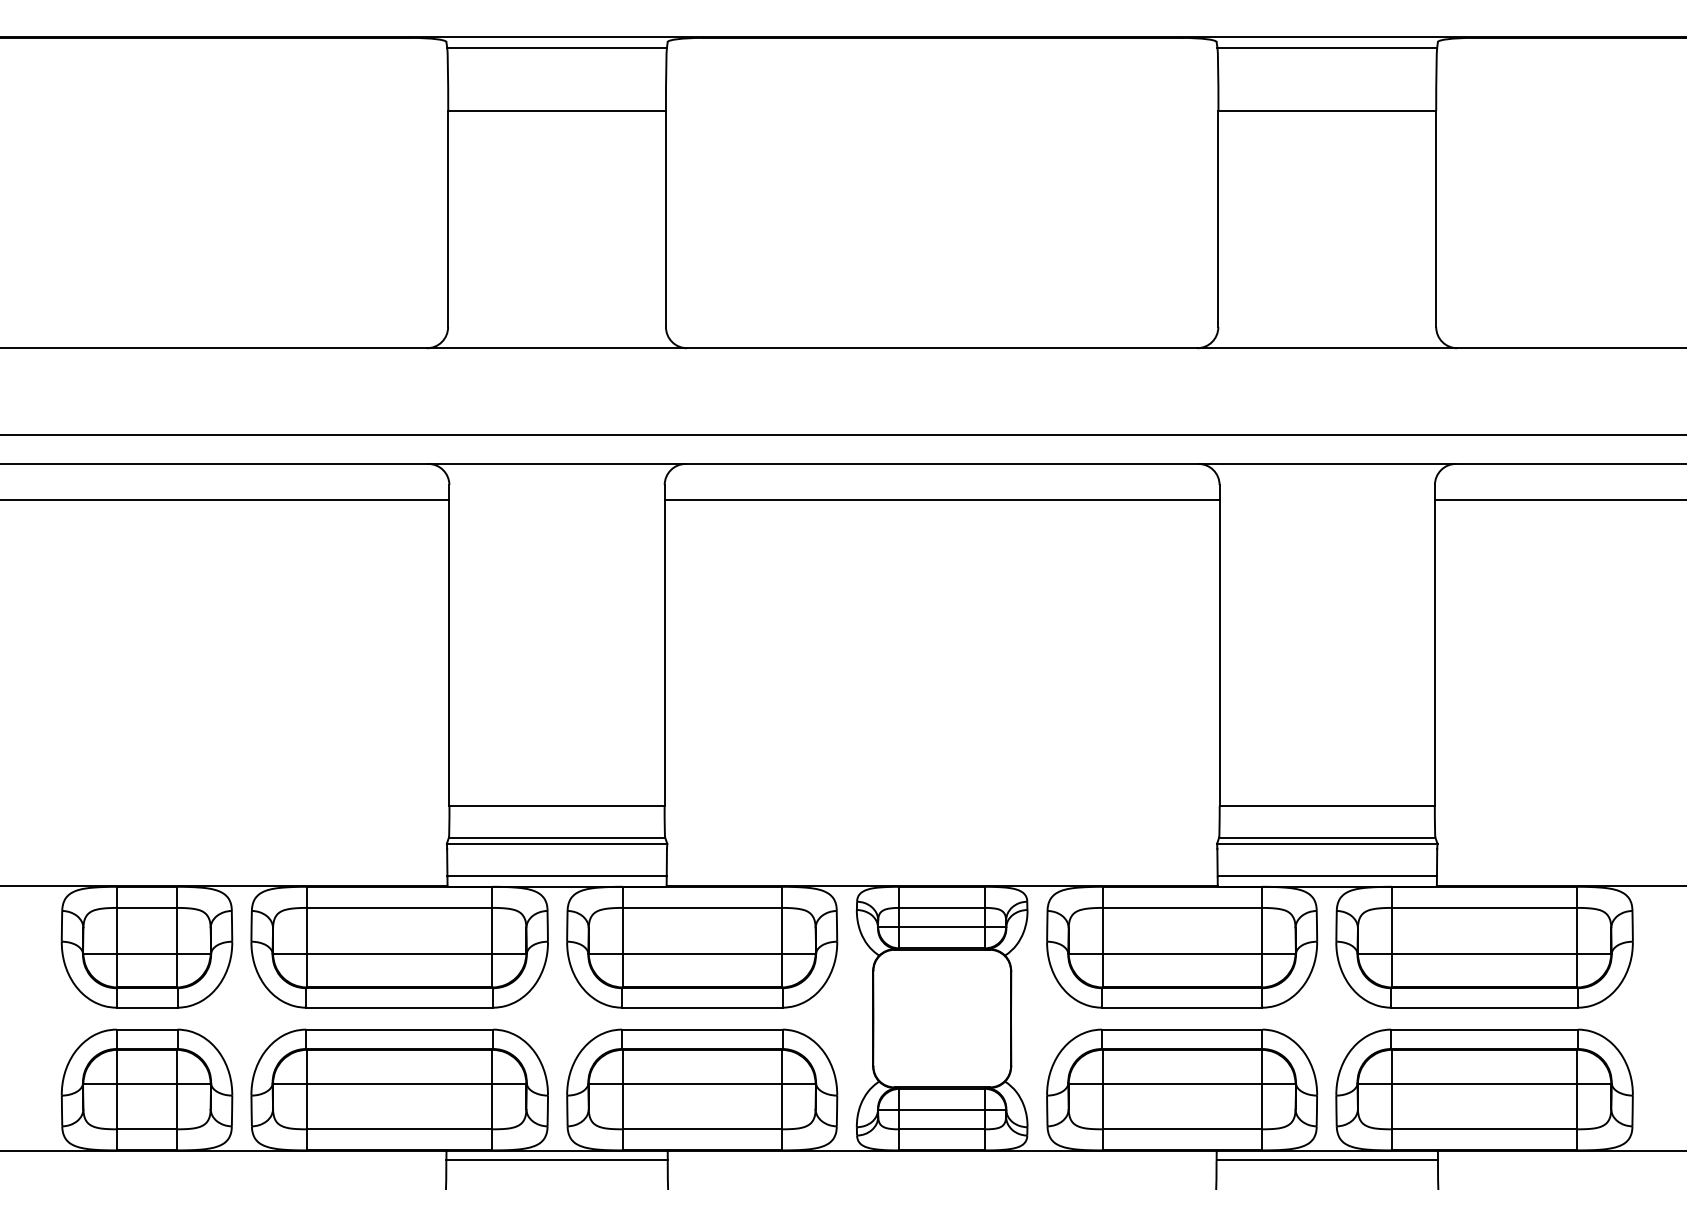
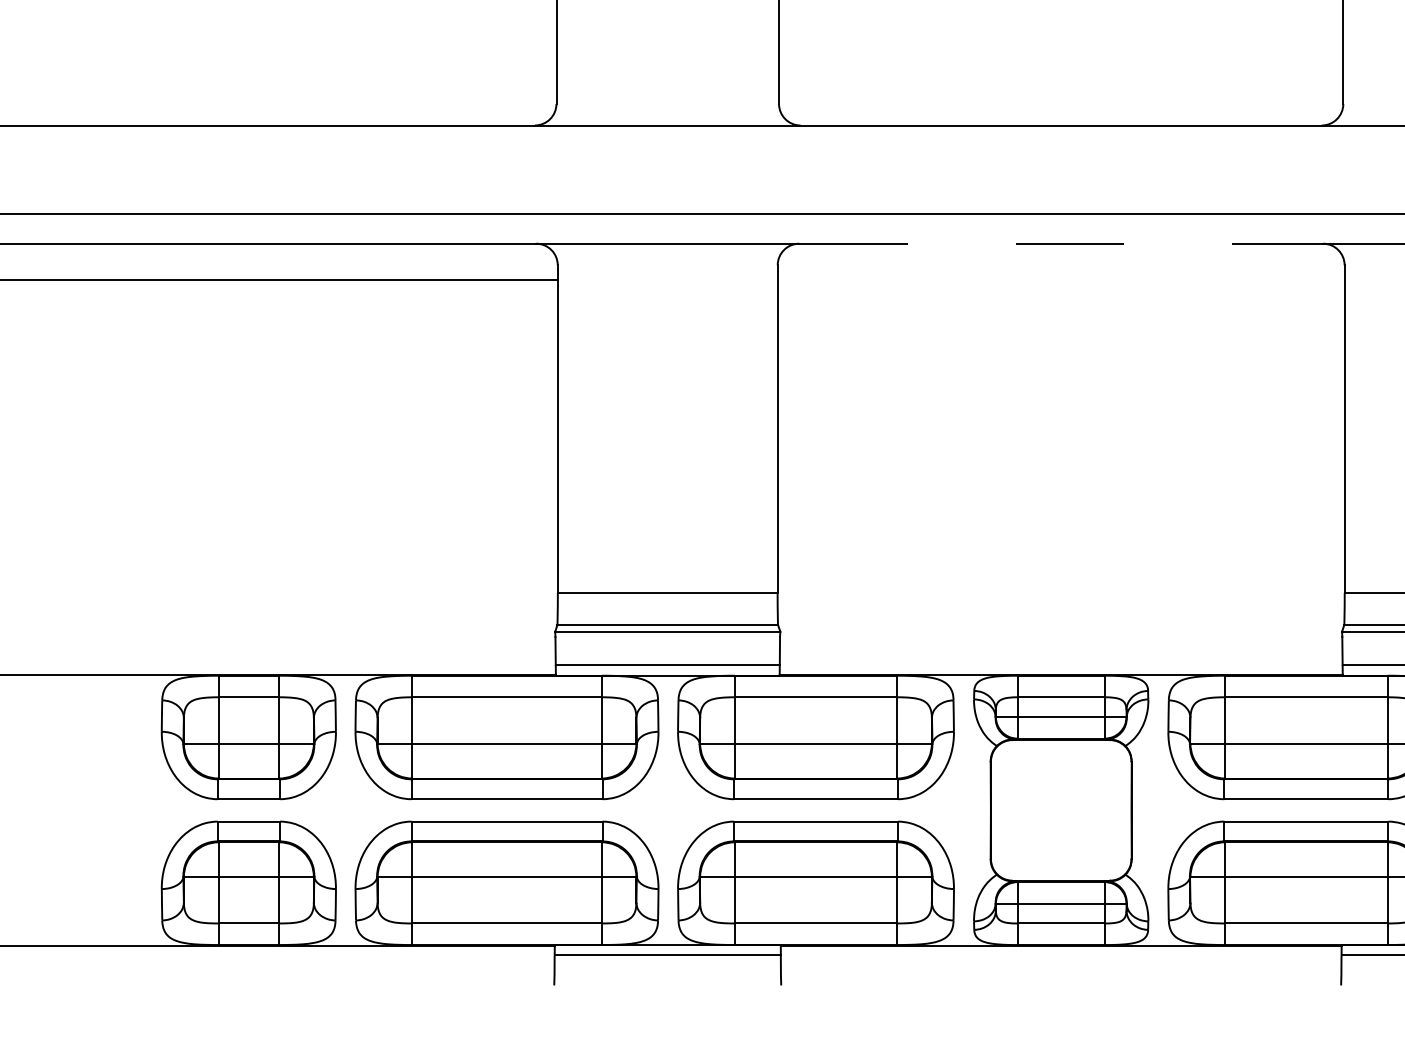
line: (942, 463) -> (1061, 243), solid -> dashed
line: (941, 499) -> (1060, 280), removed

